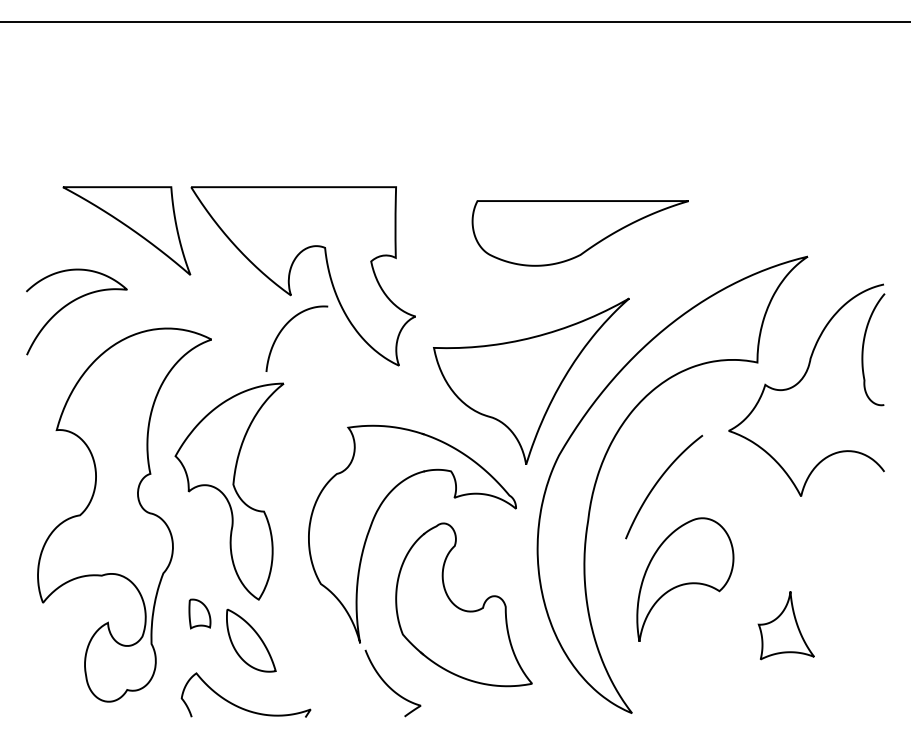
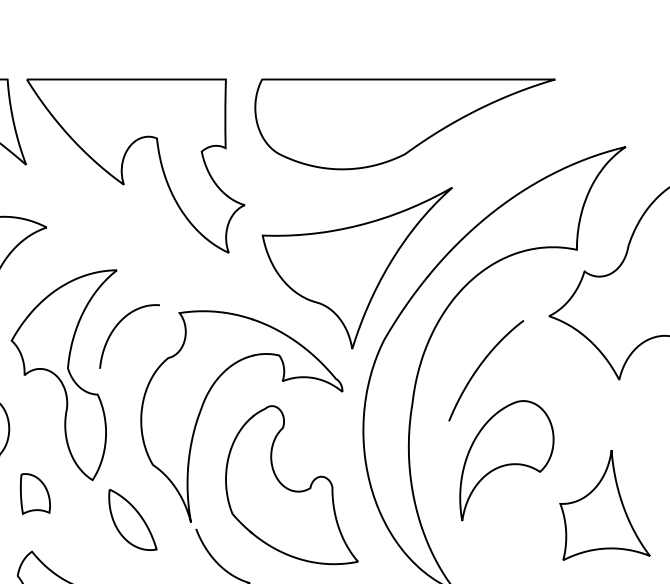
part: (580, 233) -> (405, 124), size x1.43
curve: (284, 328) -> (117, 326), moved
part: (199, 613) -> (35, 493), size x1.43
part: (786, 625) -> (605, 505), size x1.67
part: (251, 640) -> (133, 519), moved

